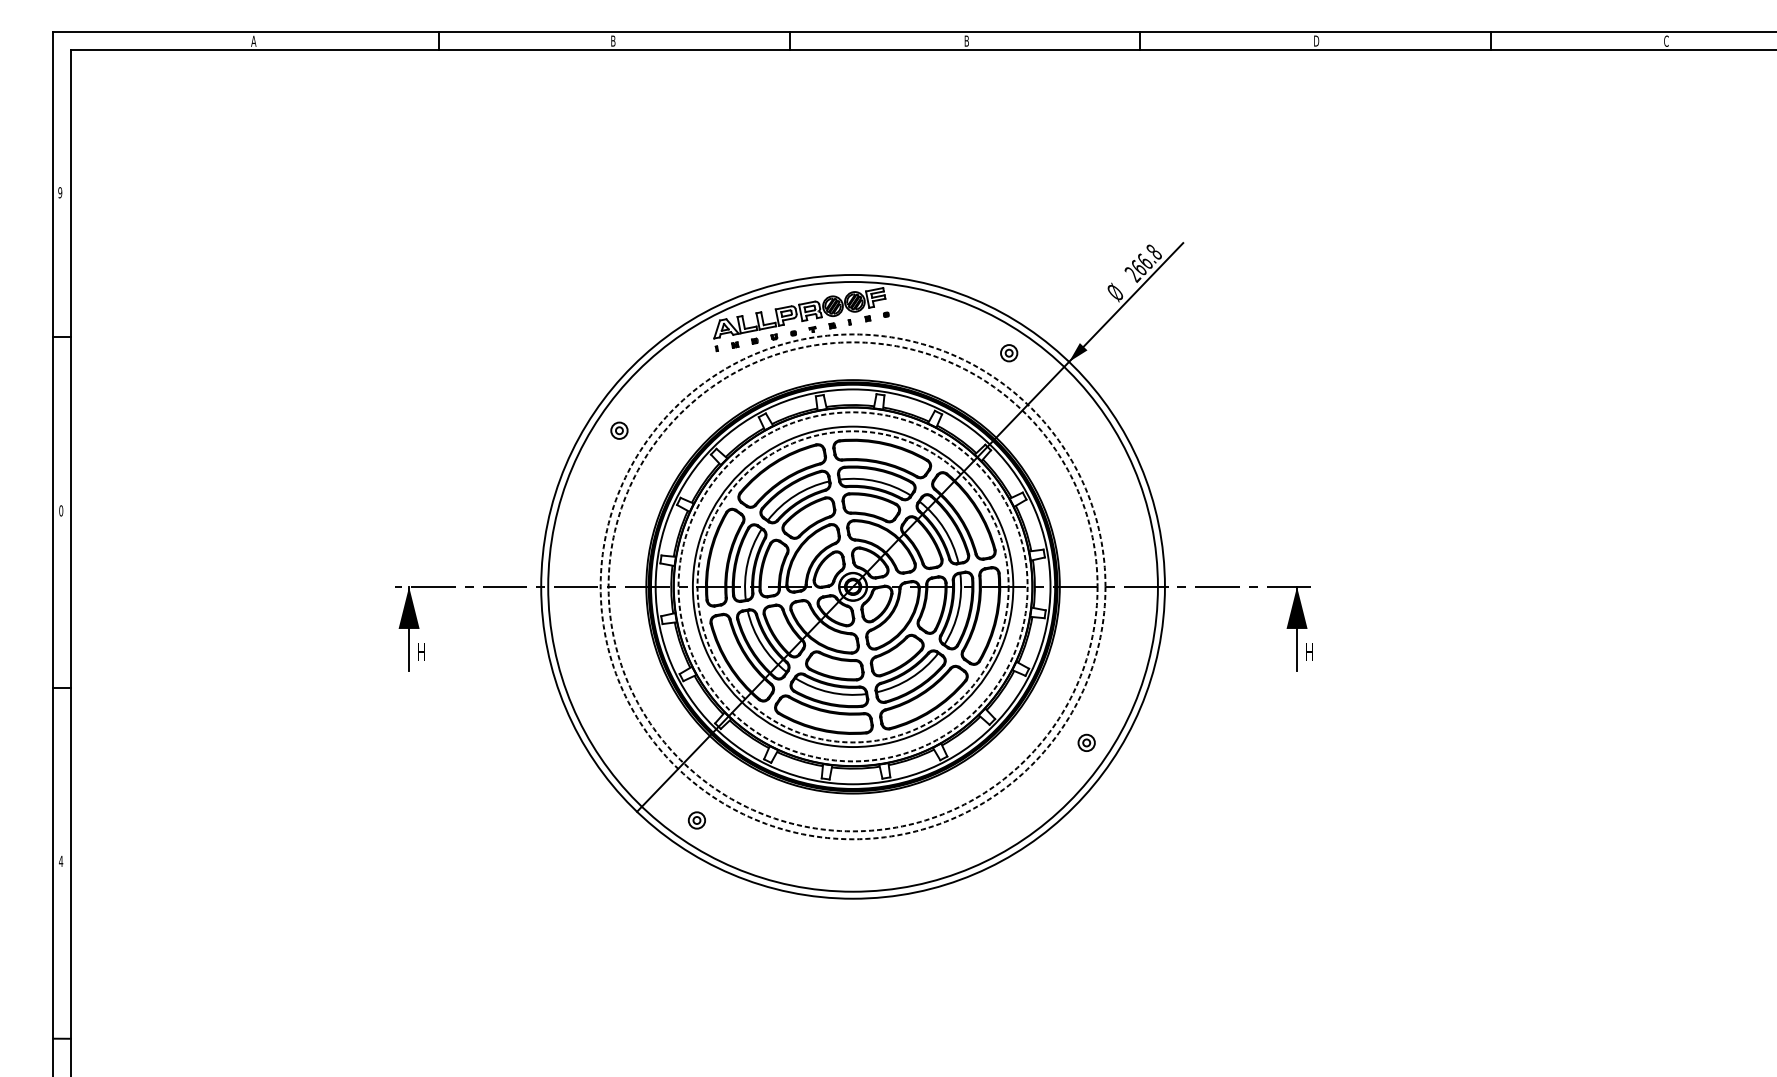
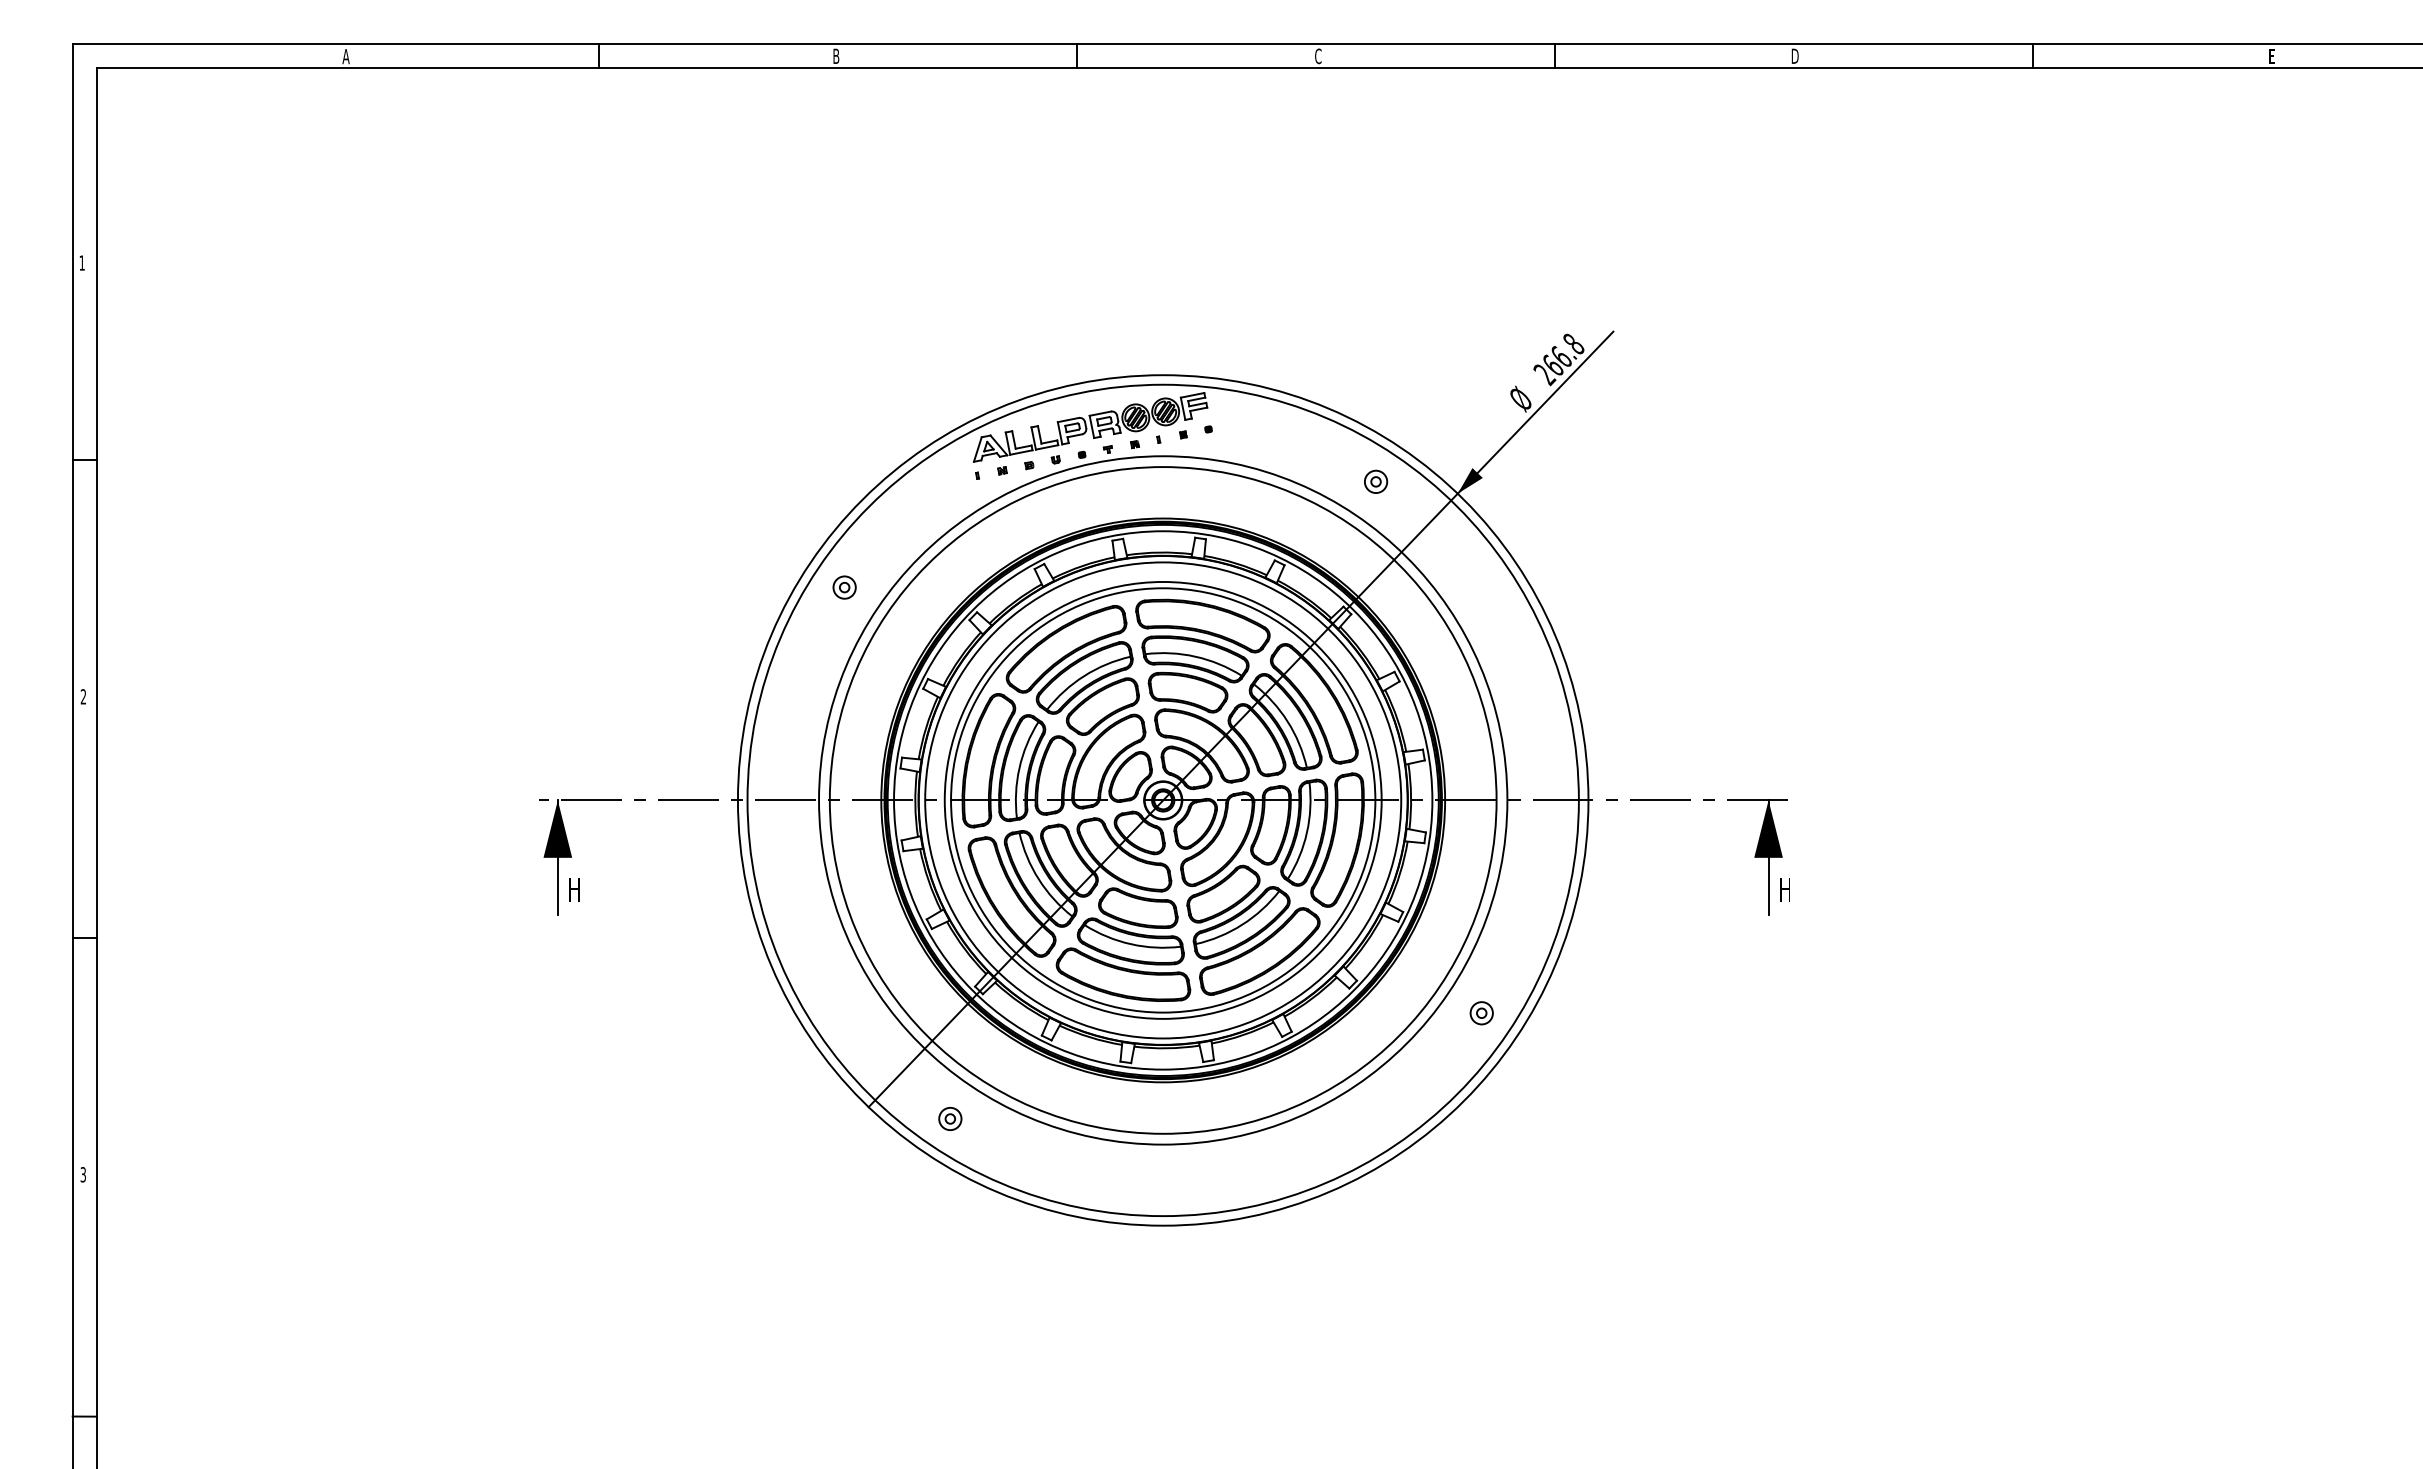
text: (966, 41) -> (1318, 56), B -> C
text: (1666, 41) -> (2272, 56), C -> E
text: (59, 192) -> (81, 262), 9 -> 1
text: (61, 510) -> (83, 696), 0 -> 2
circle: (852, 586) -> (1162, 800), dashed -> solid
circle: (853, 586) -> (1163, 800), dashed -> solid
circle: (853, 586) -> (1163, 800), dashed -> solid
circle: (853, 586) -> (1163, 800), dashed -> solid
text: (61, 861) -> (83, 1174), 4 -> 3

